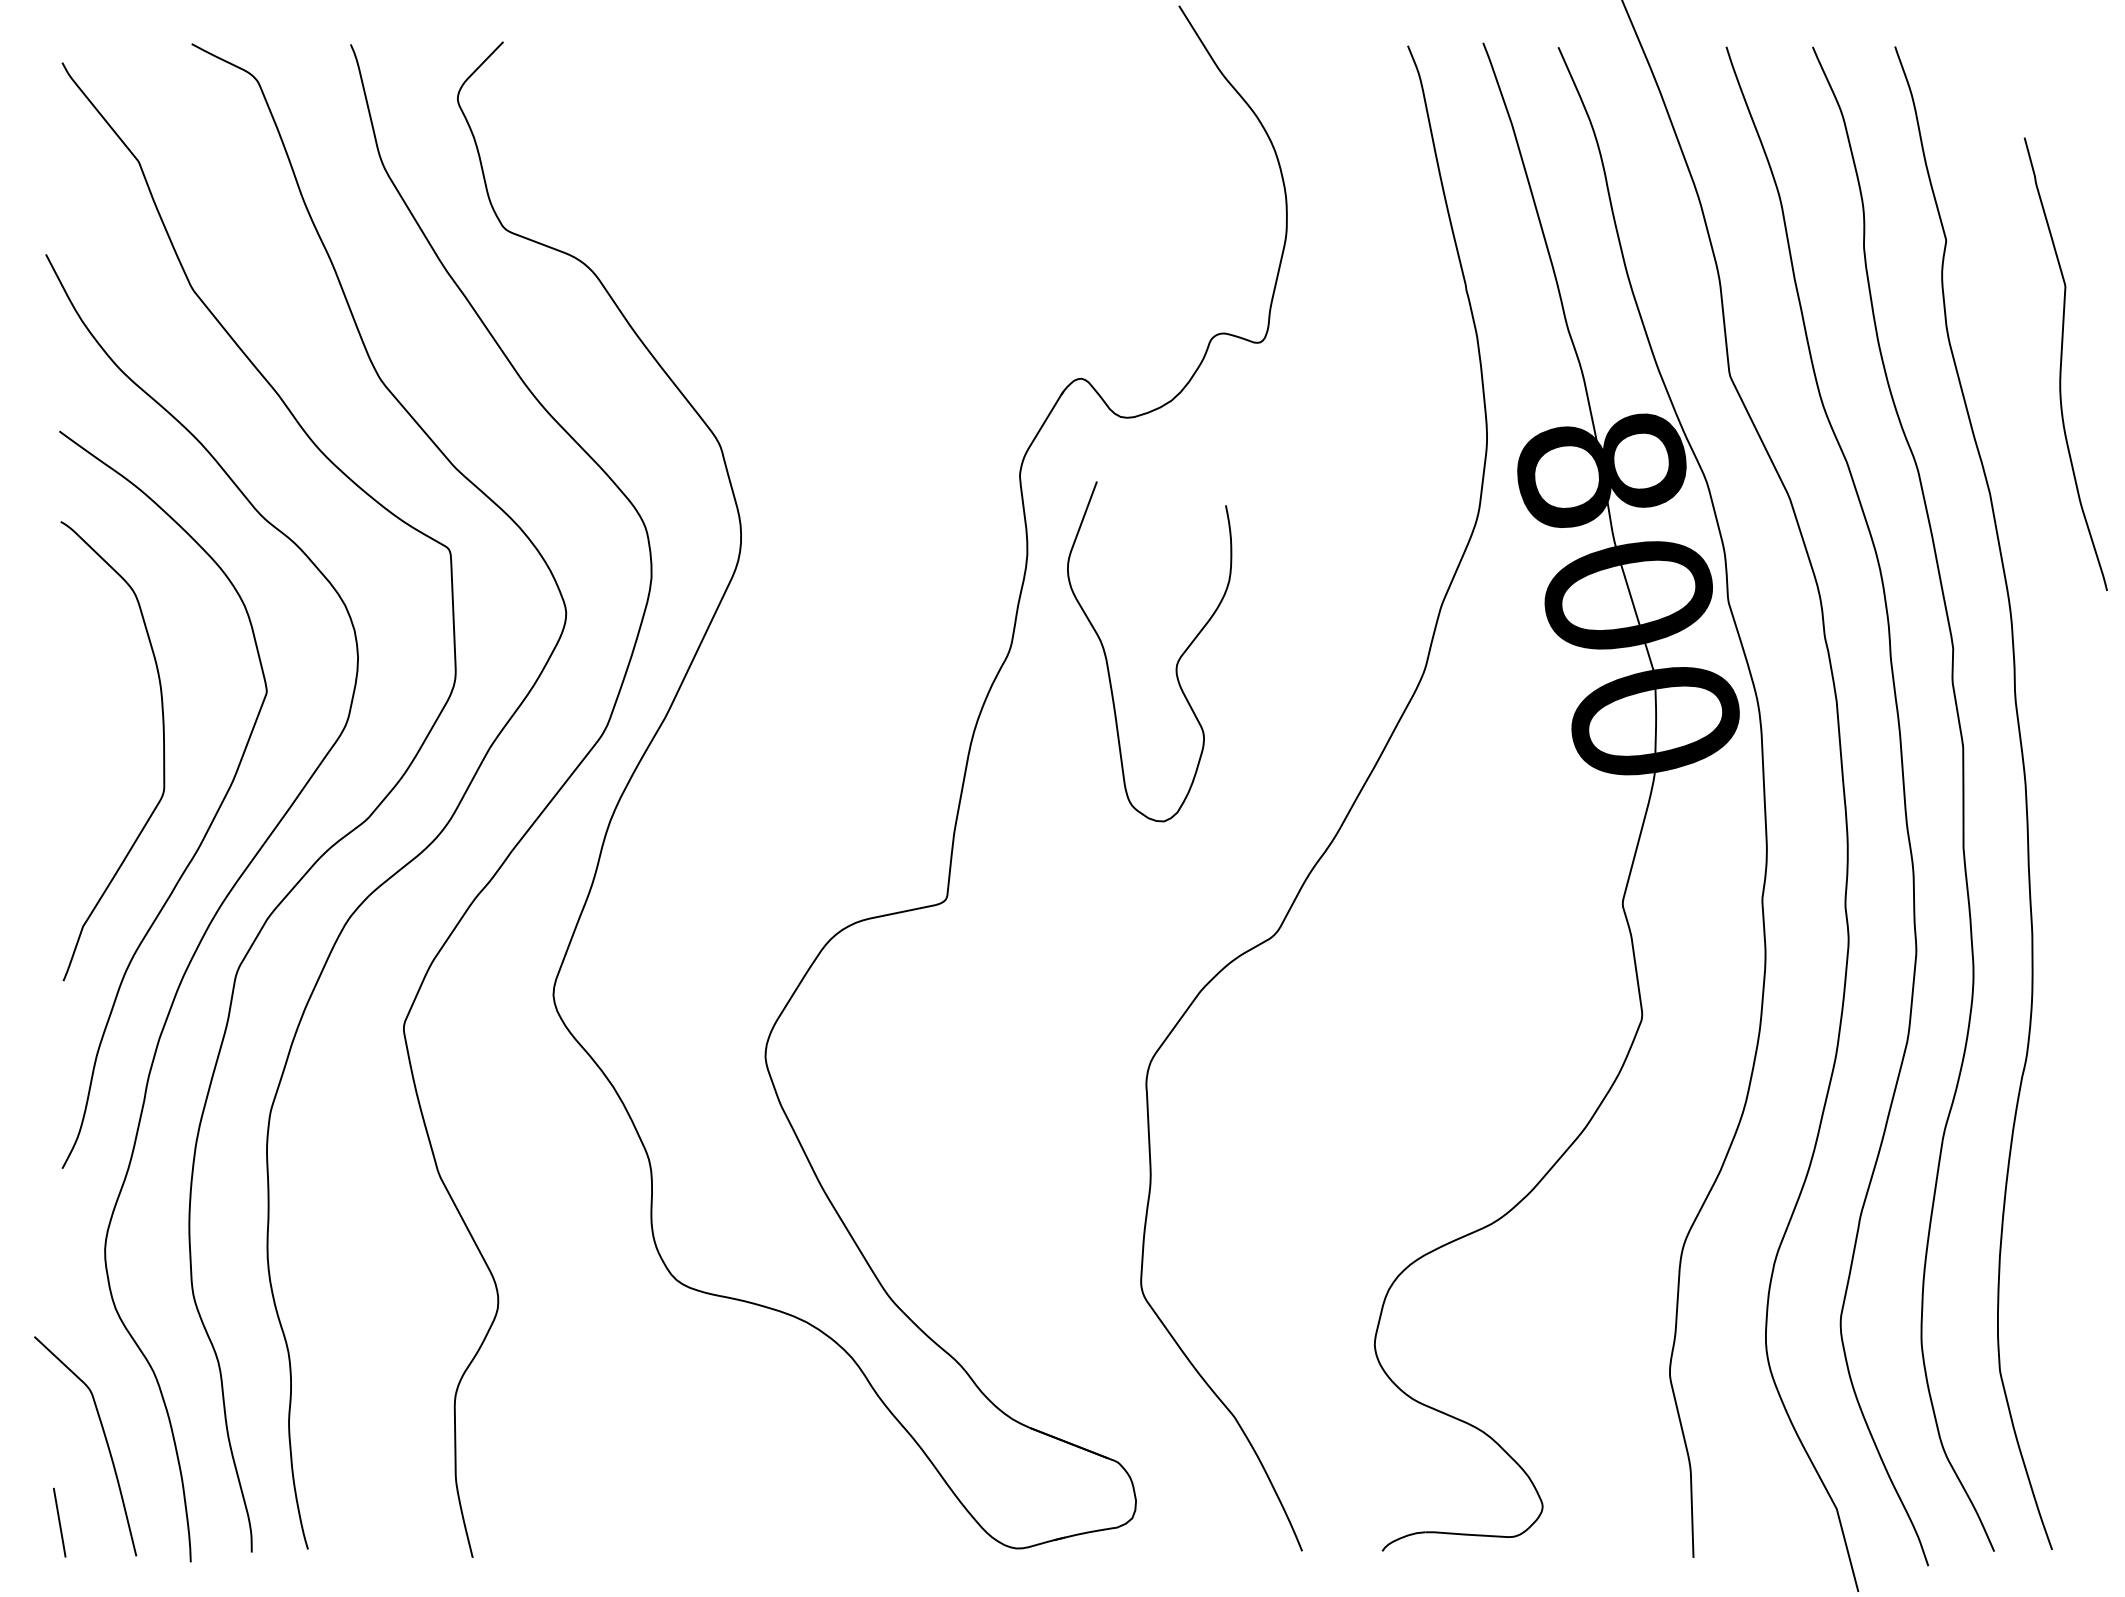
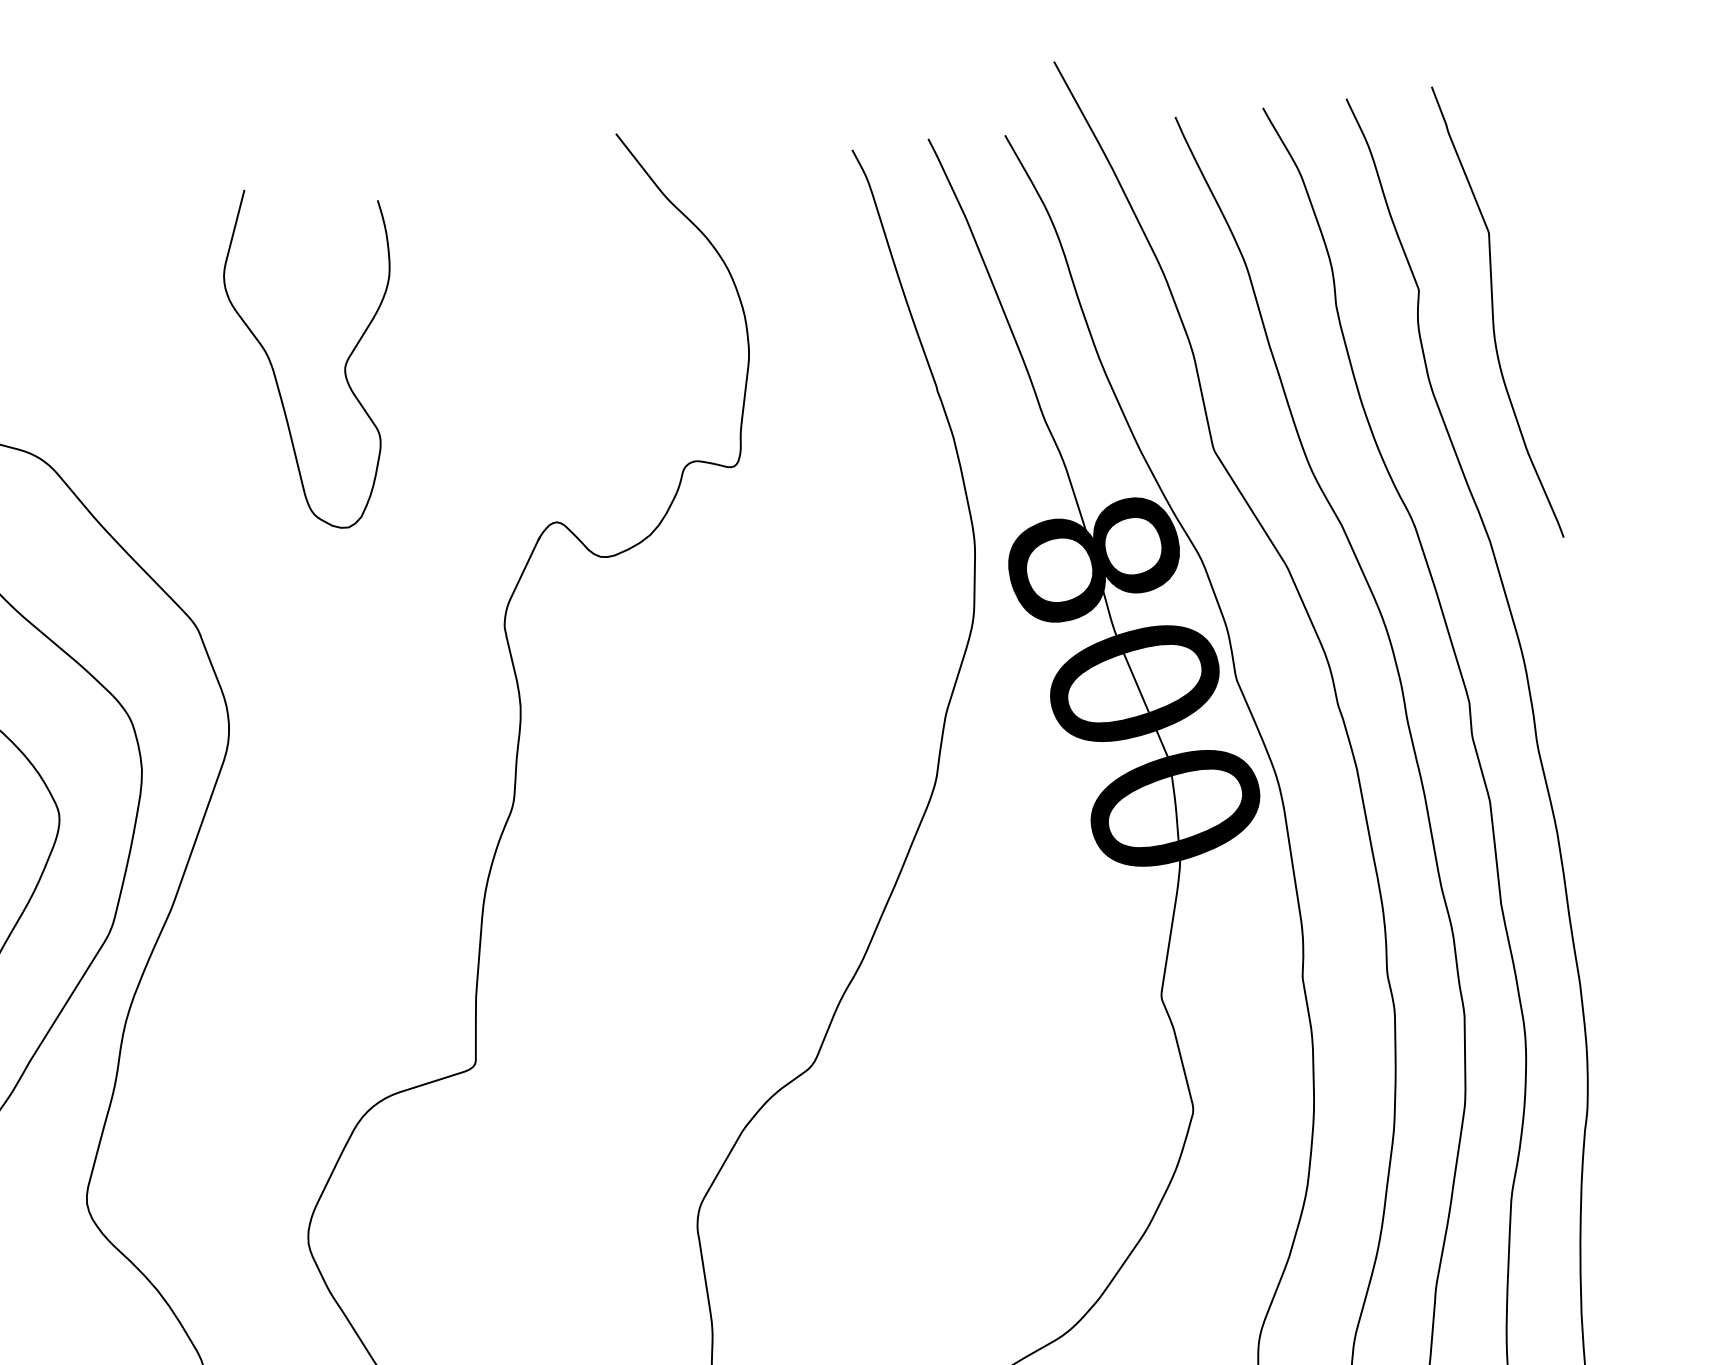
curve: (2061, 363) -> (1493, 311), moved
curve: (1177, 660) -> (345, 362), moved

